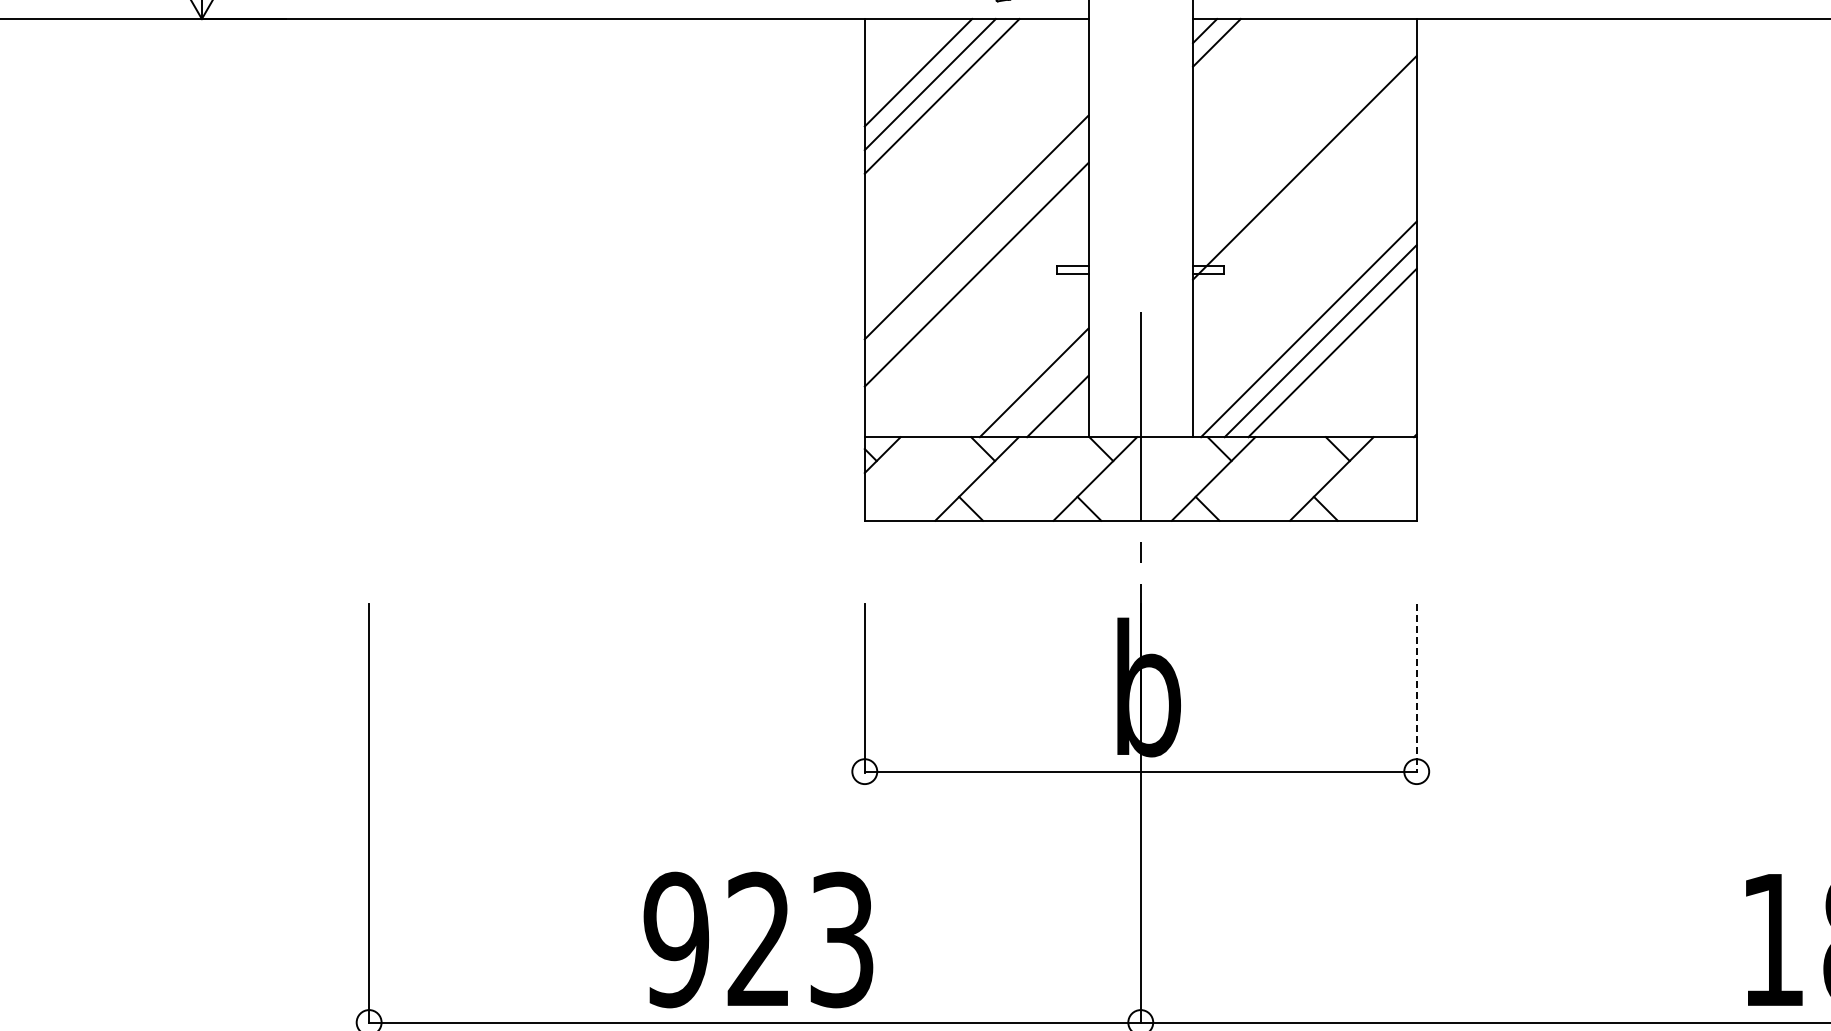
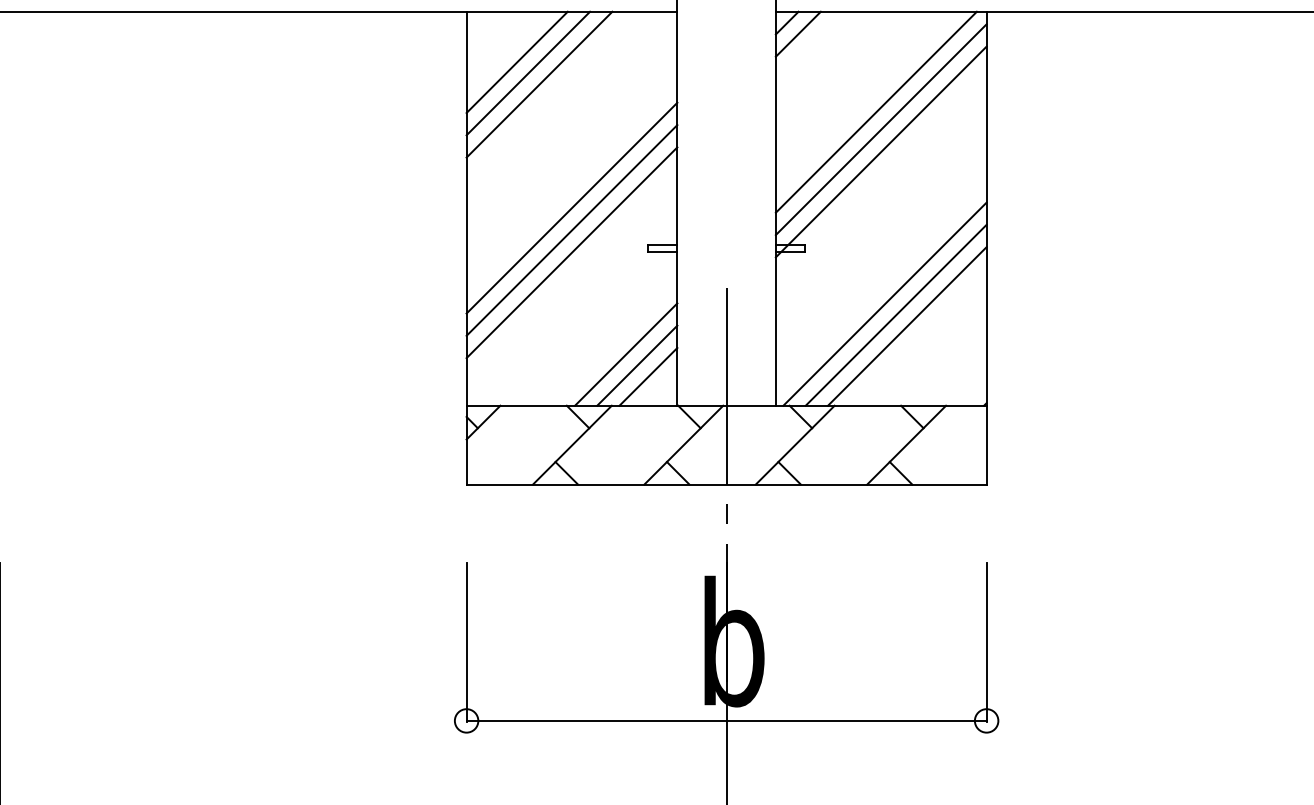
line: (1299, 125) -> (876, 112), added
line: (1304, 144) -> (880, 129), added
line: (976, 250) -> (571, 229), added
line: (1045, 394) -> (636, 365), added
line: (1416, 688) -> (986, 642), dashed -> solid

